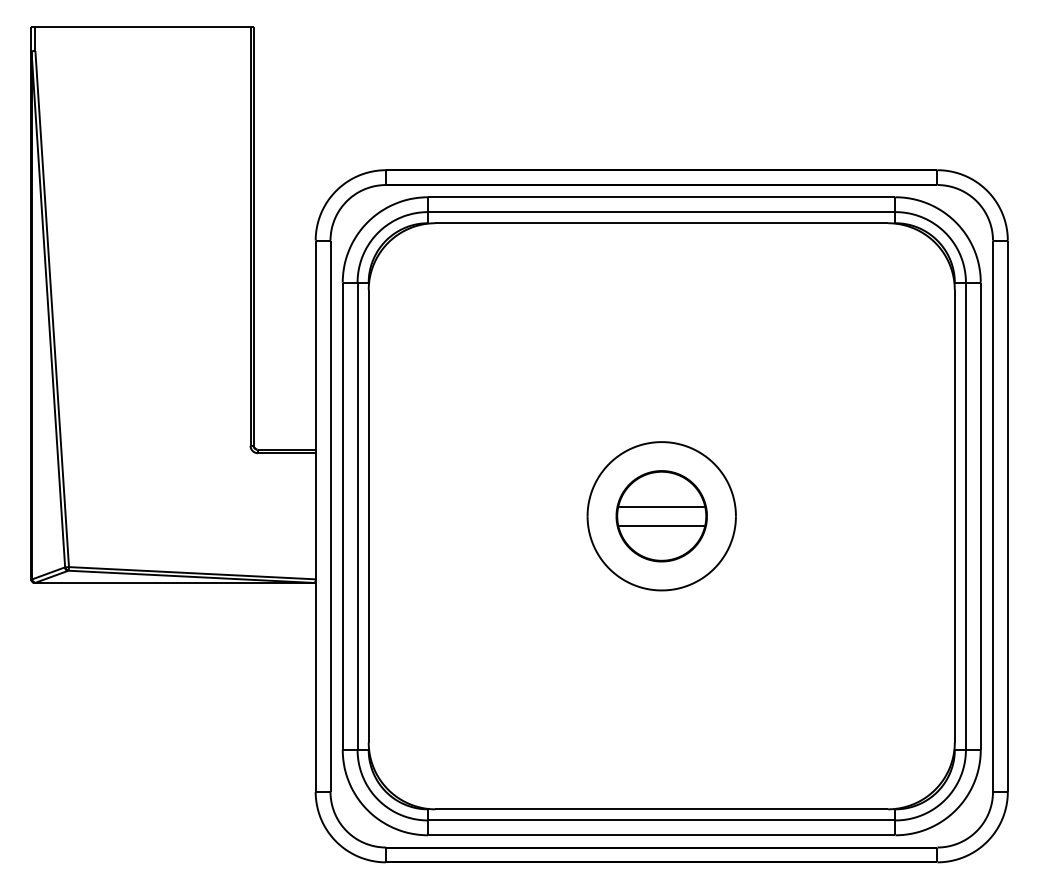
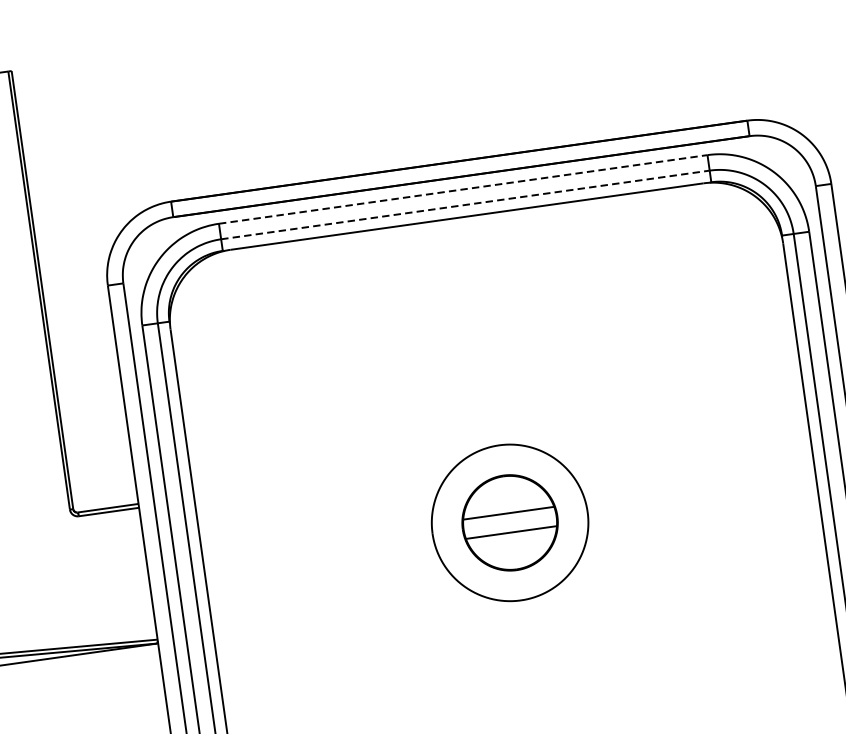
line: (661, 197) -> (463, 189), solid -> dashed
line: (661, 212) -> (465, 205), solid -> dashed

